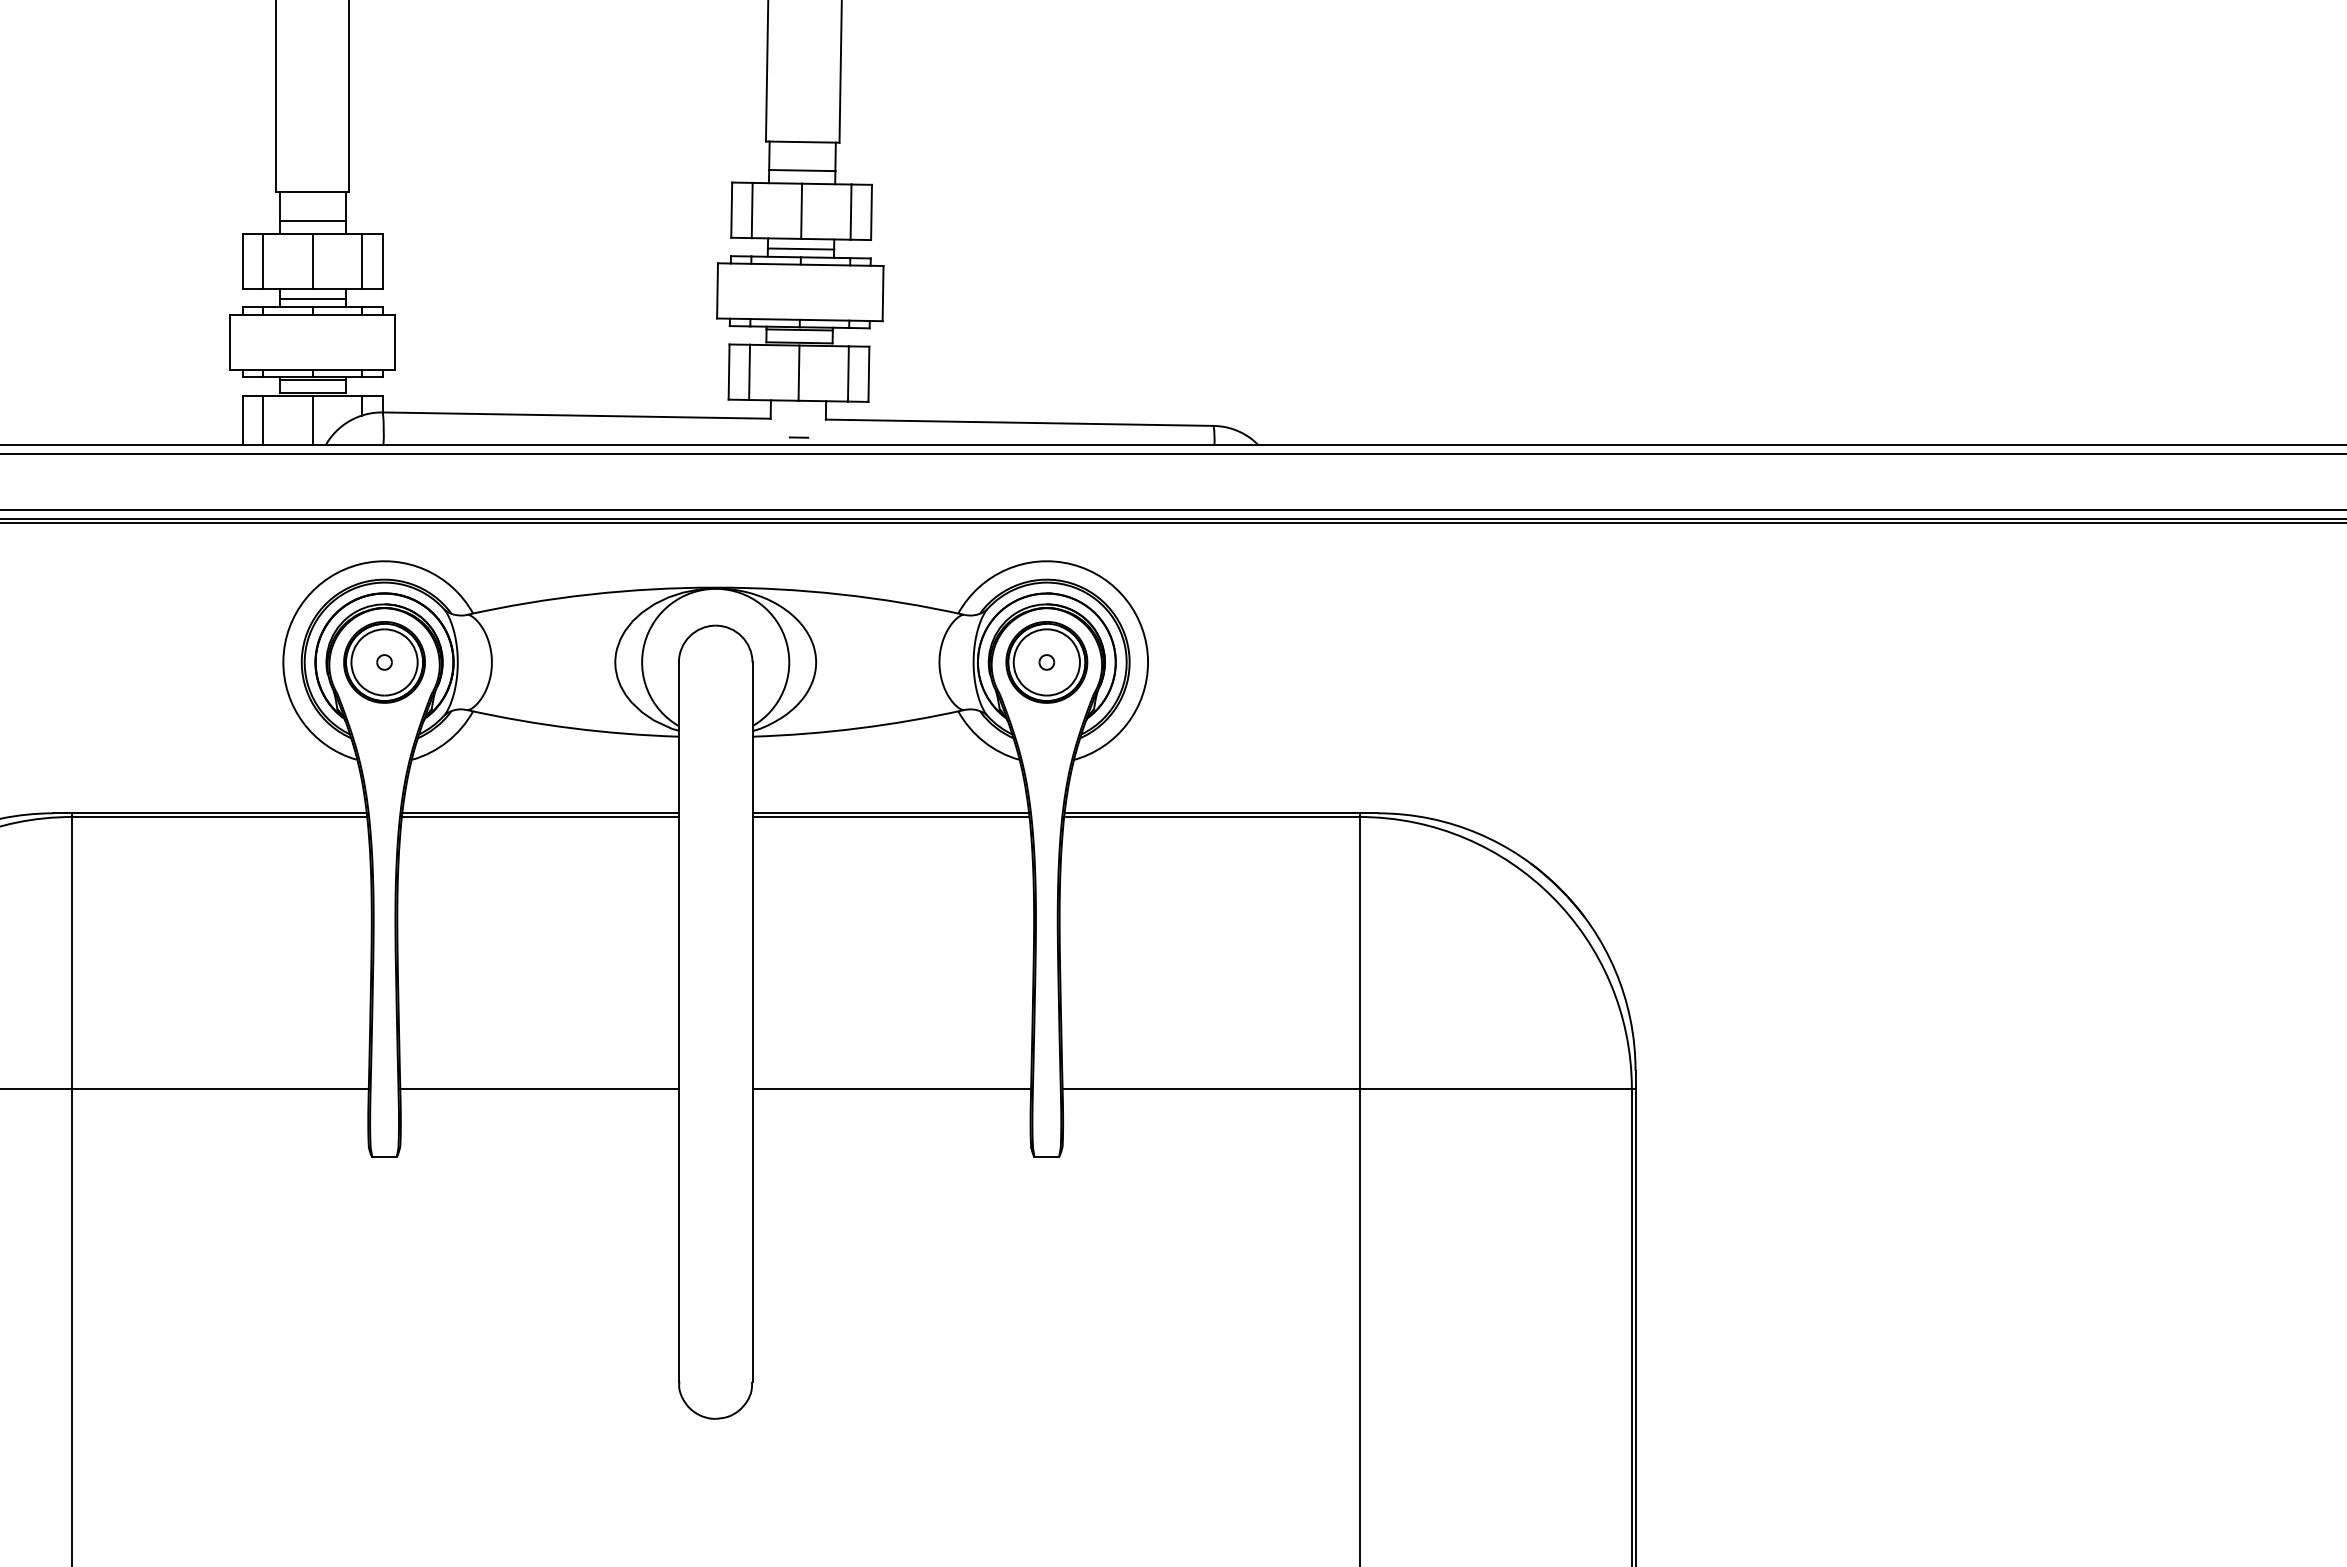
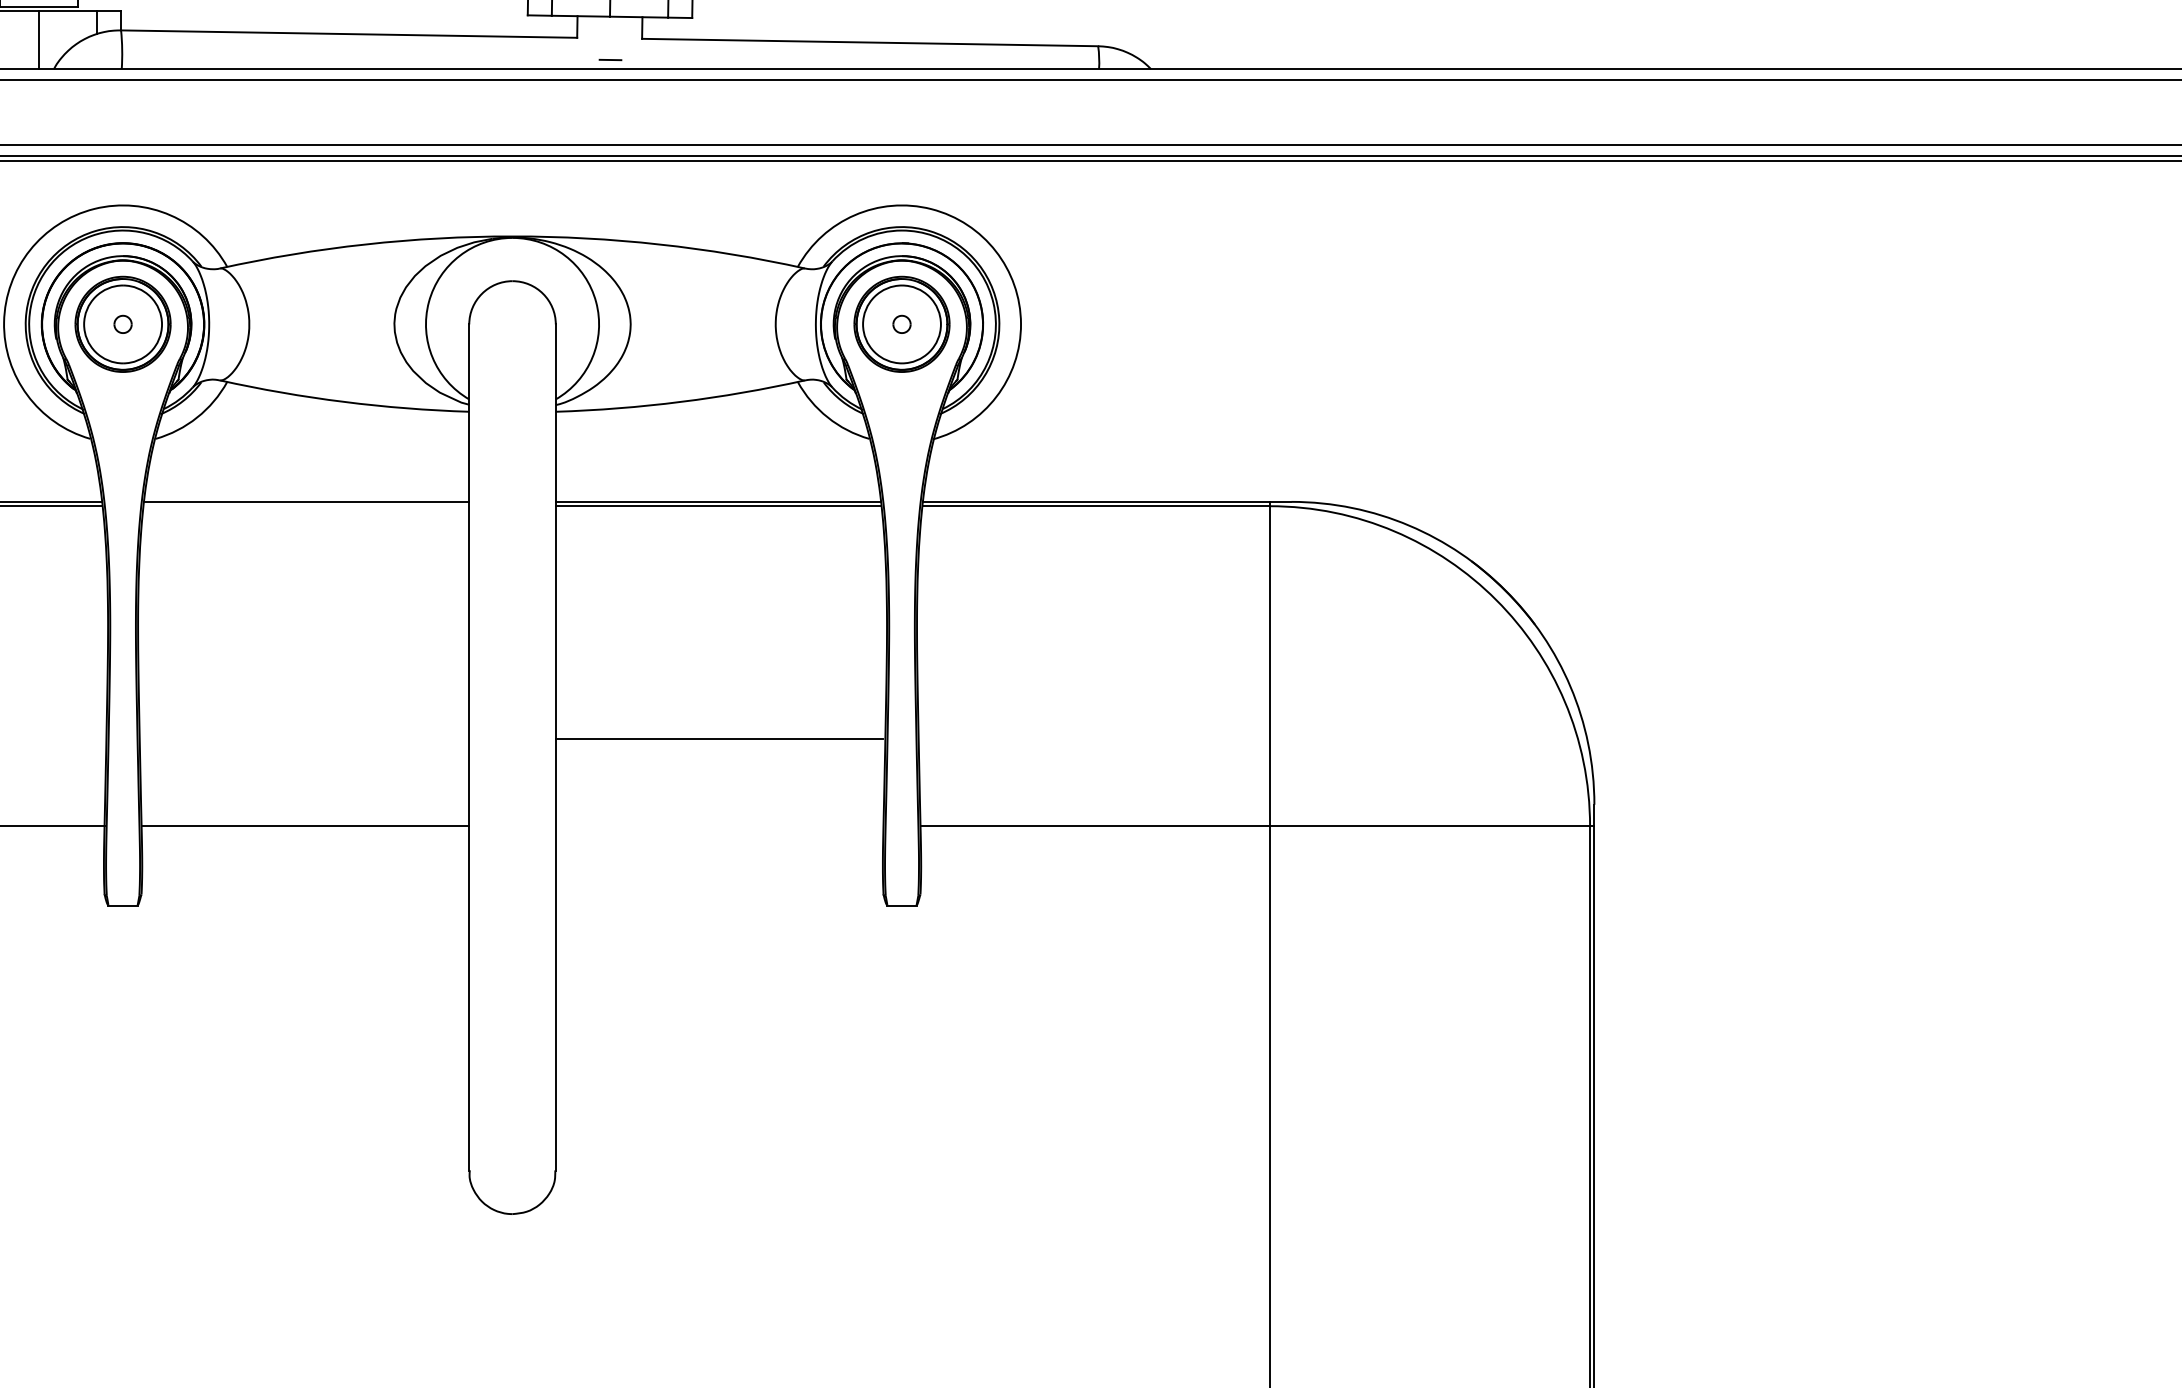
line: (540, 817) -> (306, 506), removed
line: (891, 1089) -> (719, 739), moved

